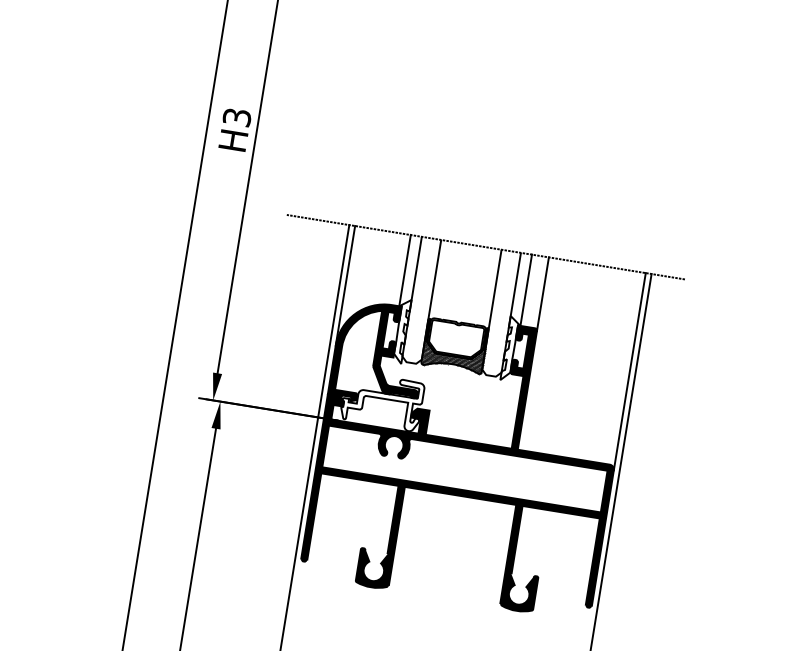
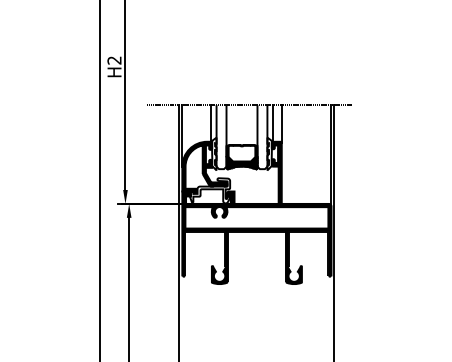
text: (237, 117) -> (114, 60), H3 -> H2

